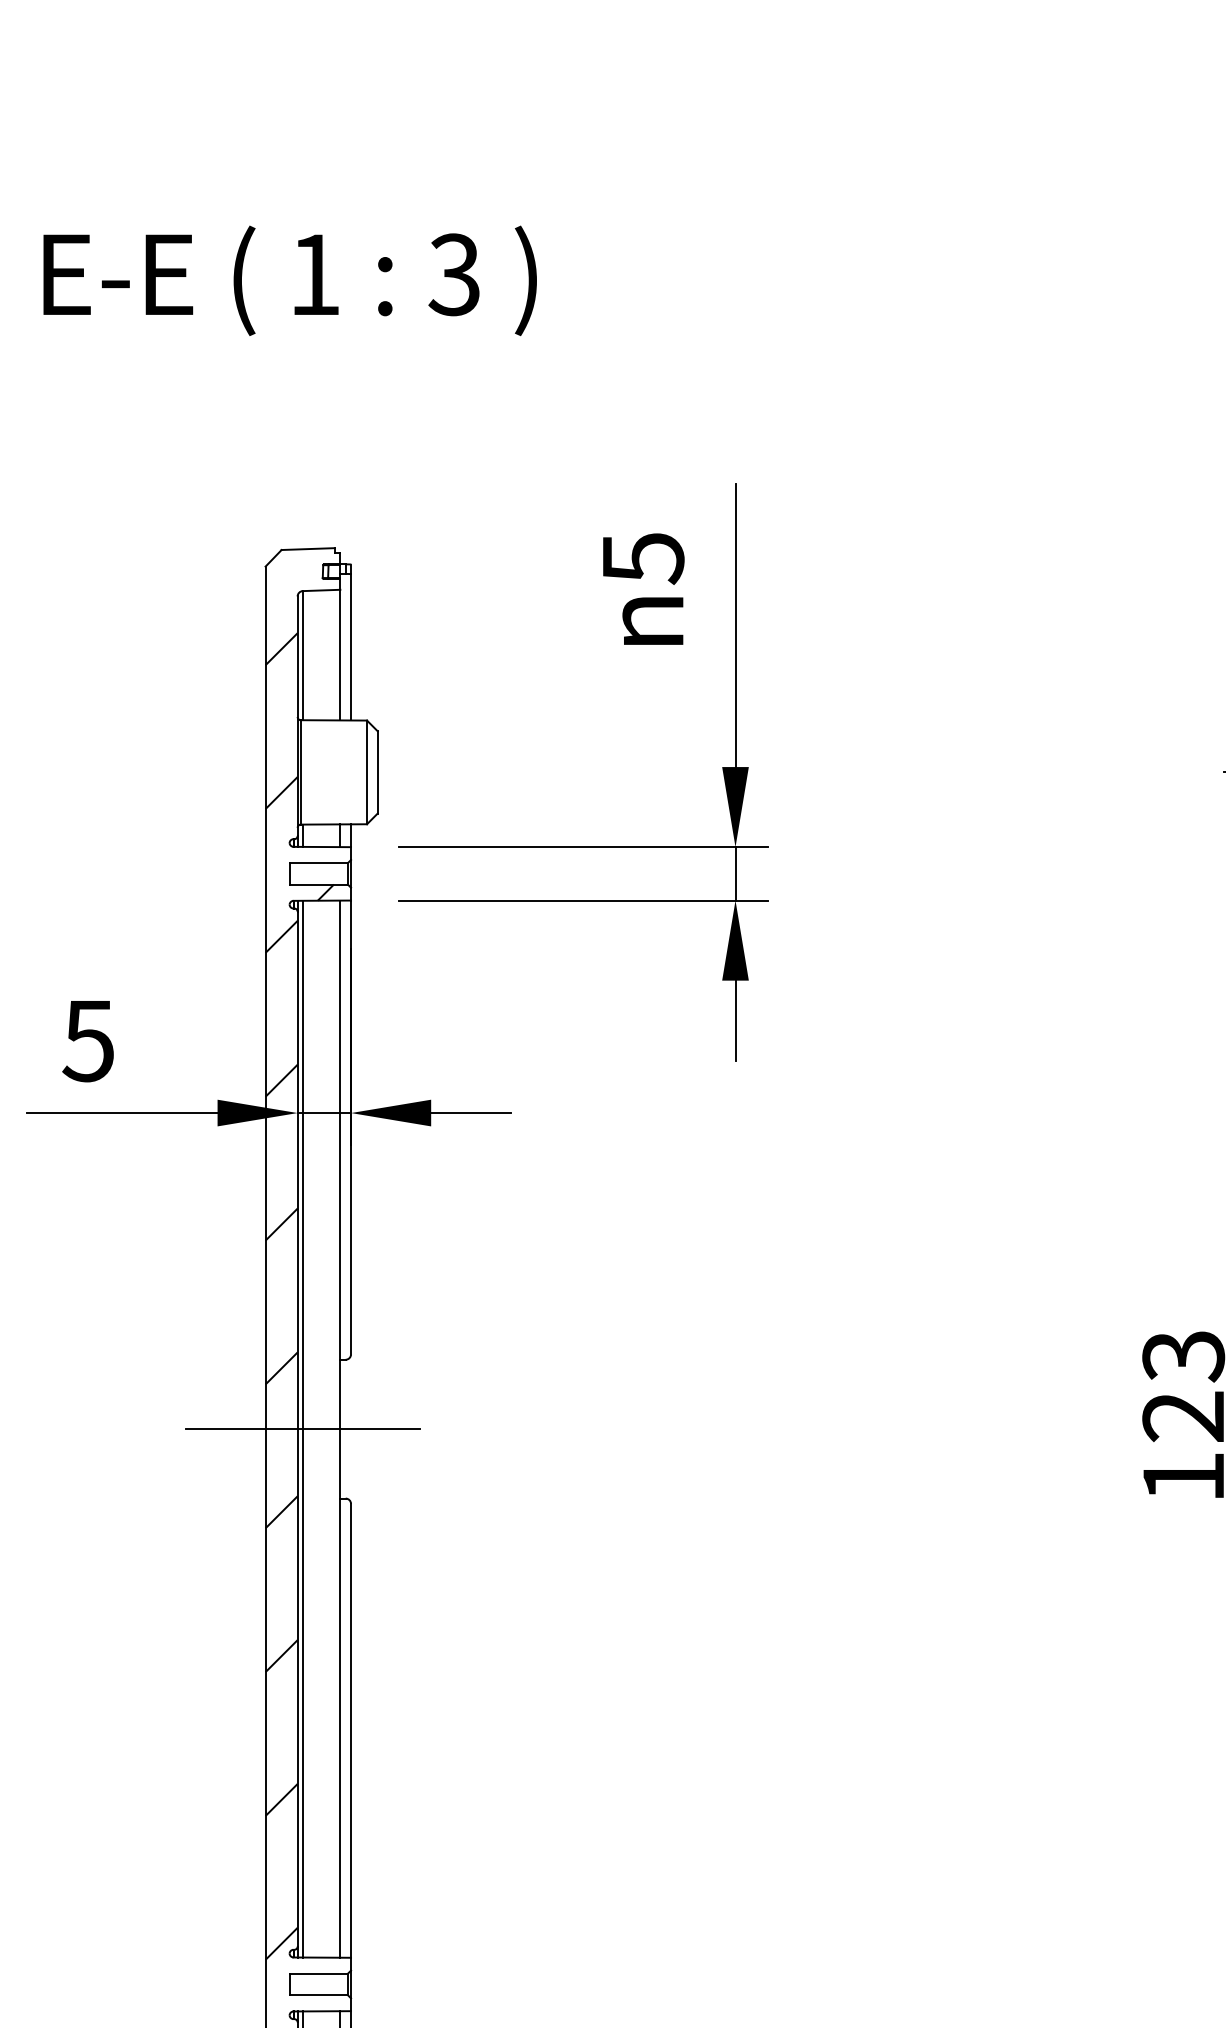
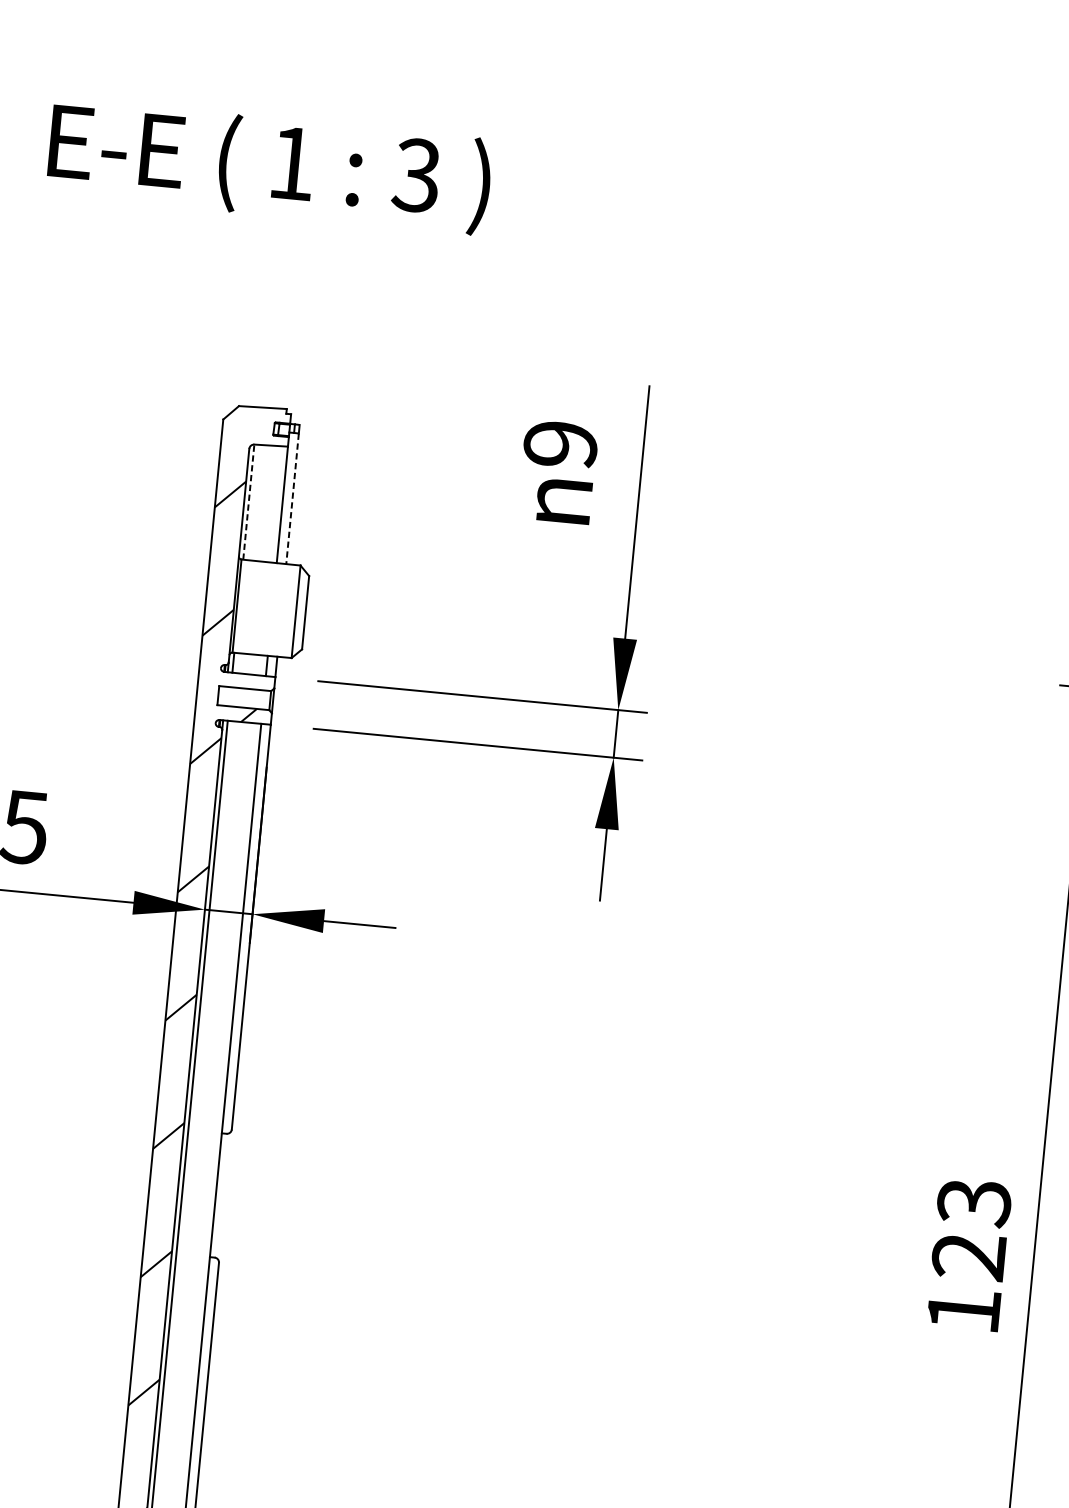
text: (642, 558) -> (560, 444), n5 -> n9
line: (351, 647) -> (292, 499), solid -> dashed
line: (302, 655) -> (248, 501), solid -> dashed
line: (302, 1429) -> (182, 1192), removed

